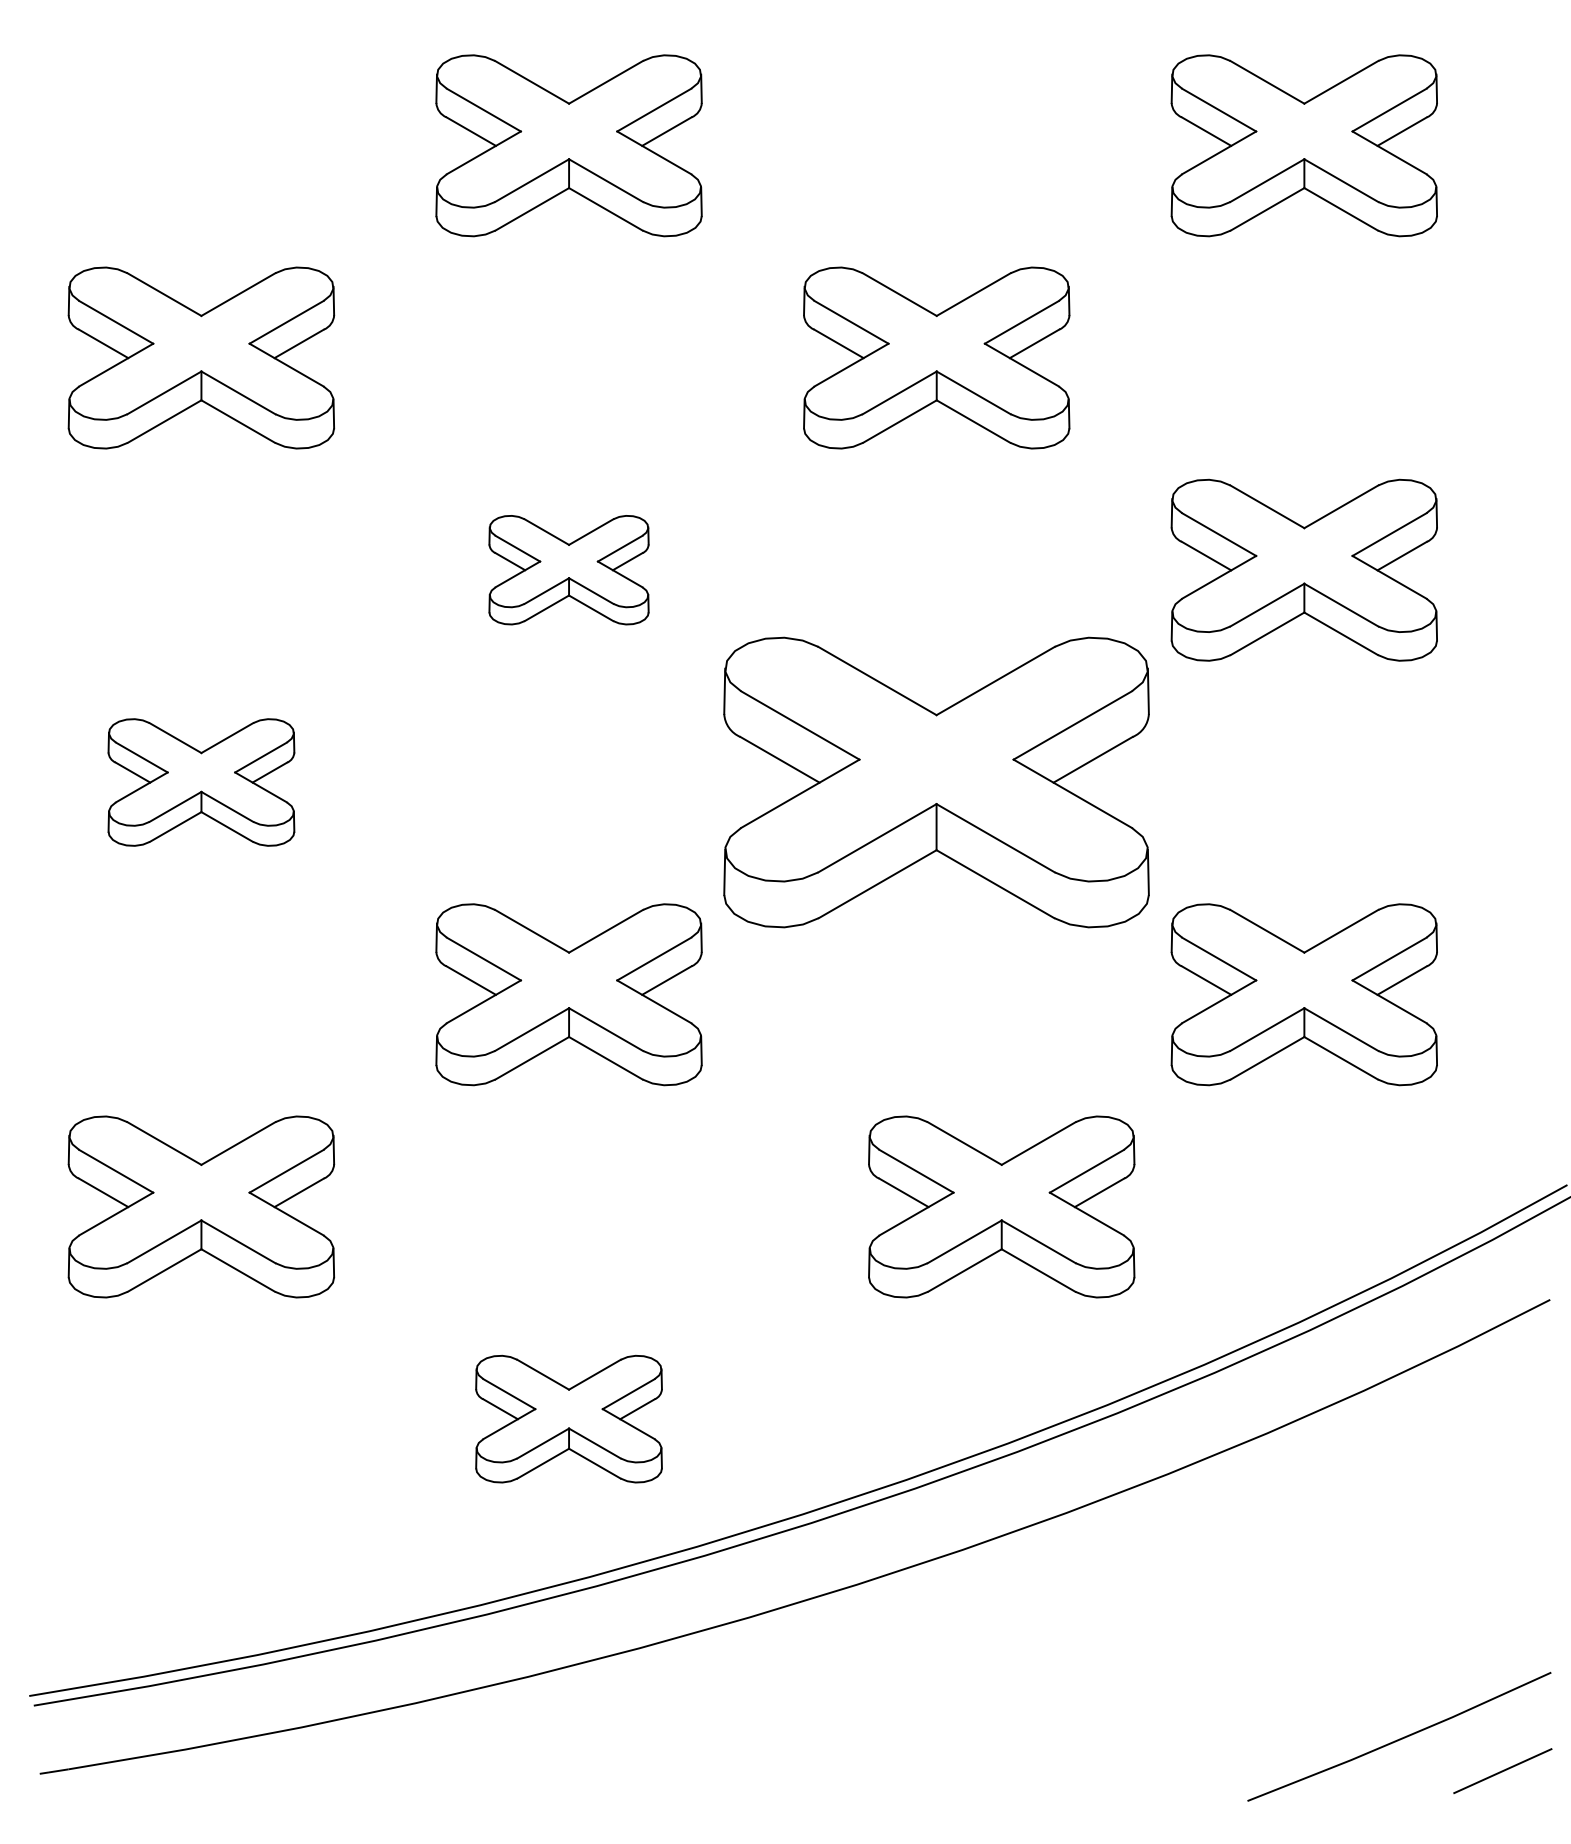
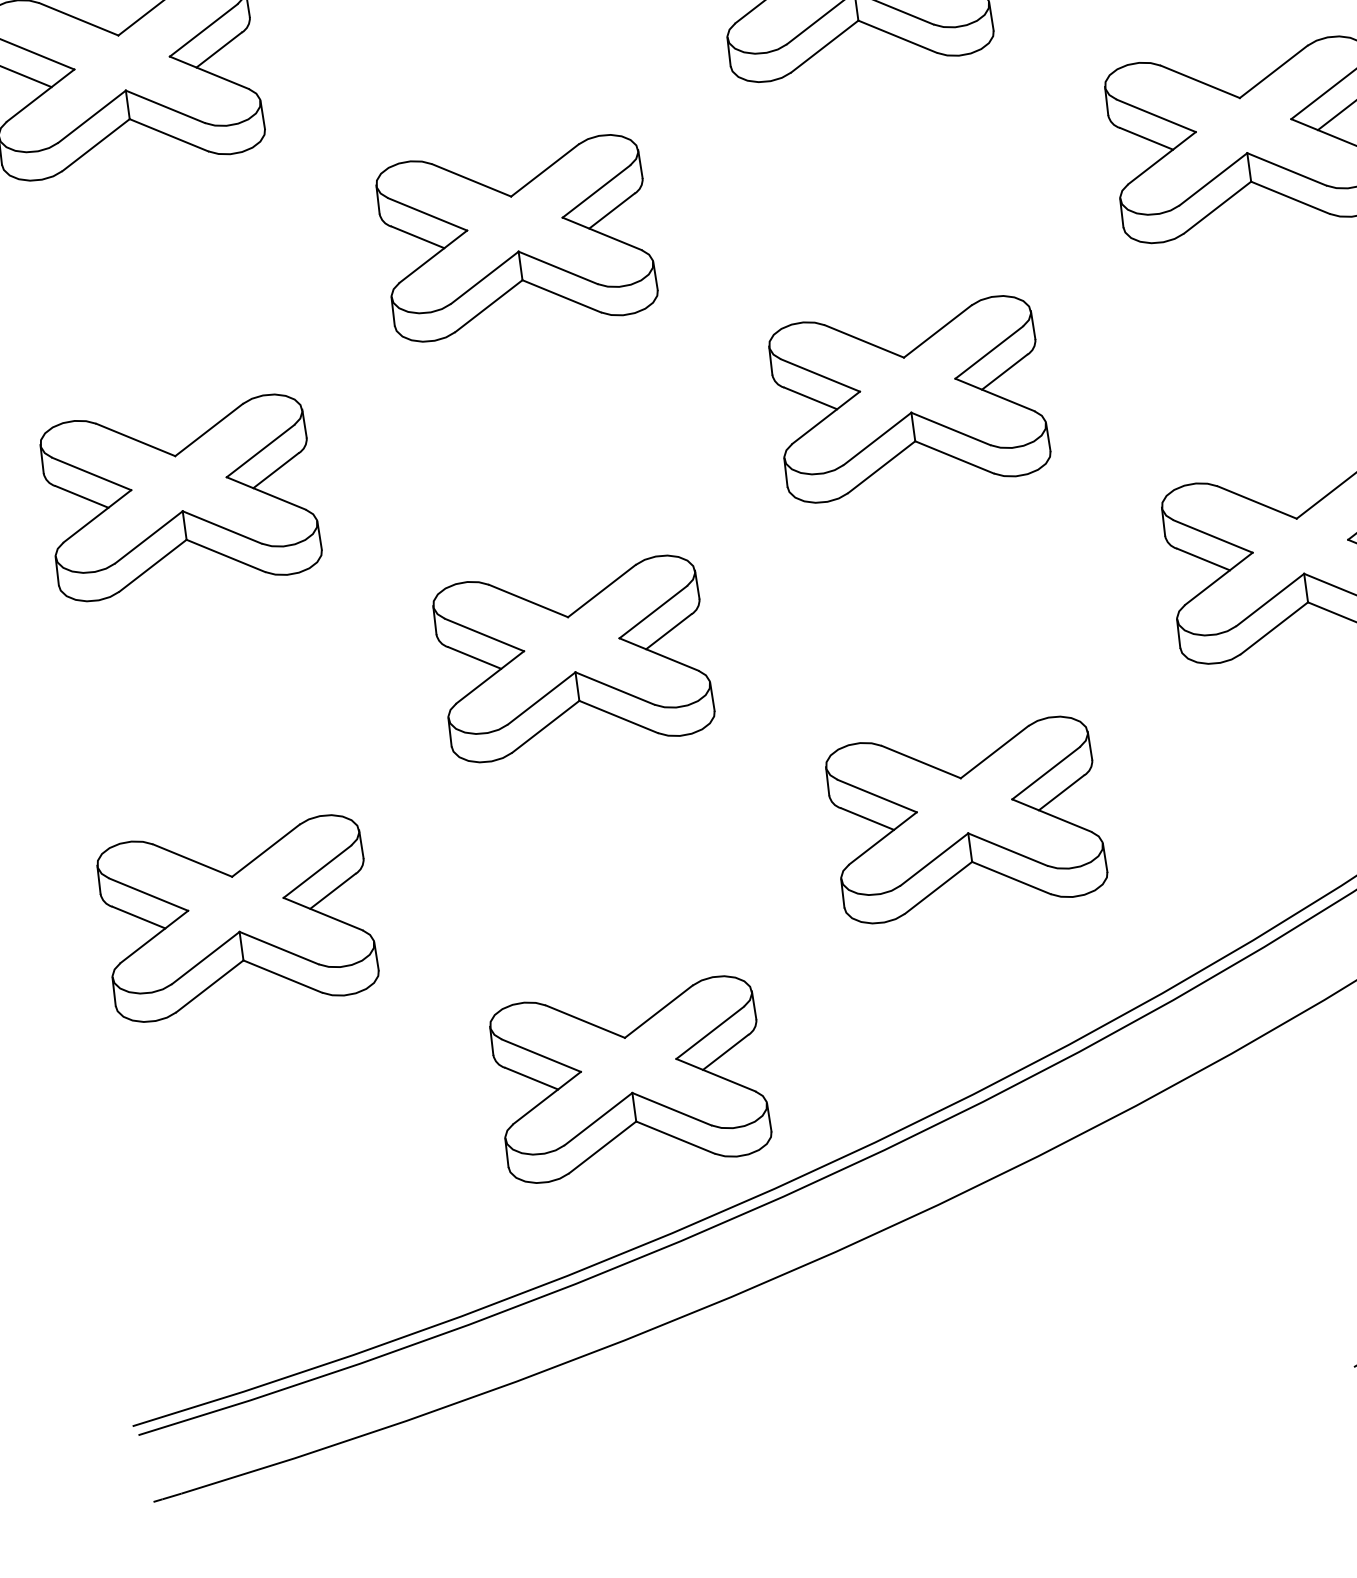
part: (568, 569) -> (516, 237), size x1.67
part: (201, 782) -> (180, 497), size x1.43
part: (936, 782) -> (909, 399), size x0.62
part: (1001, 1206) -> (966, 819), moved
part: (568, 1418) -> (629, 1078), size x1.43

